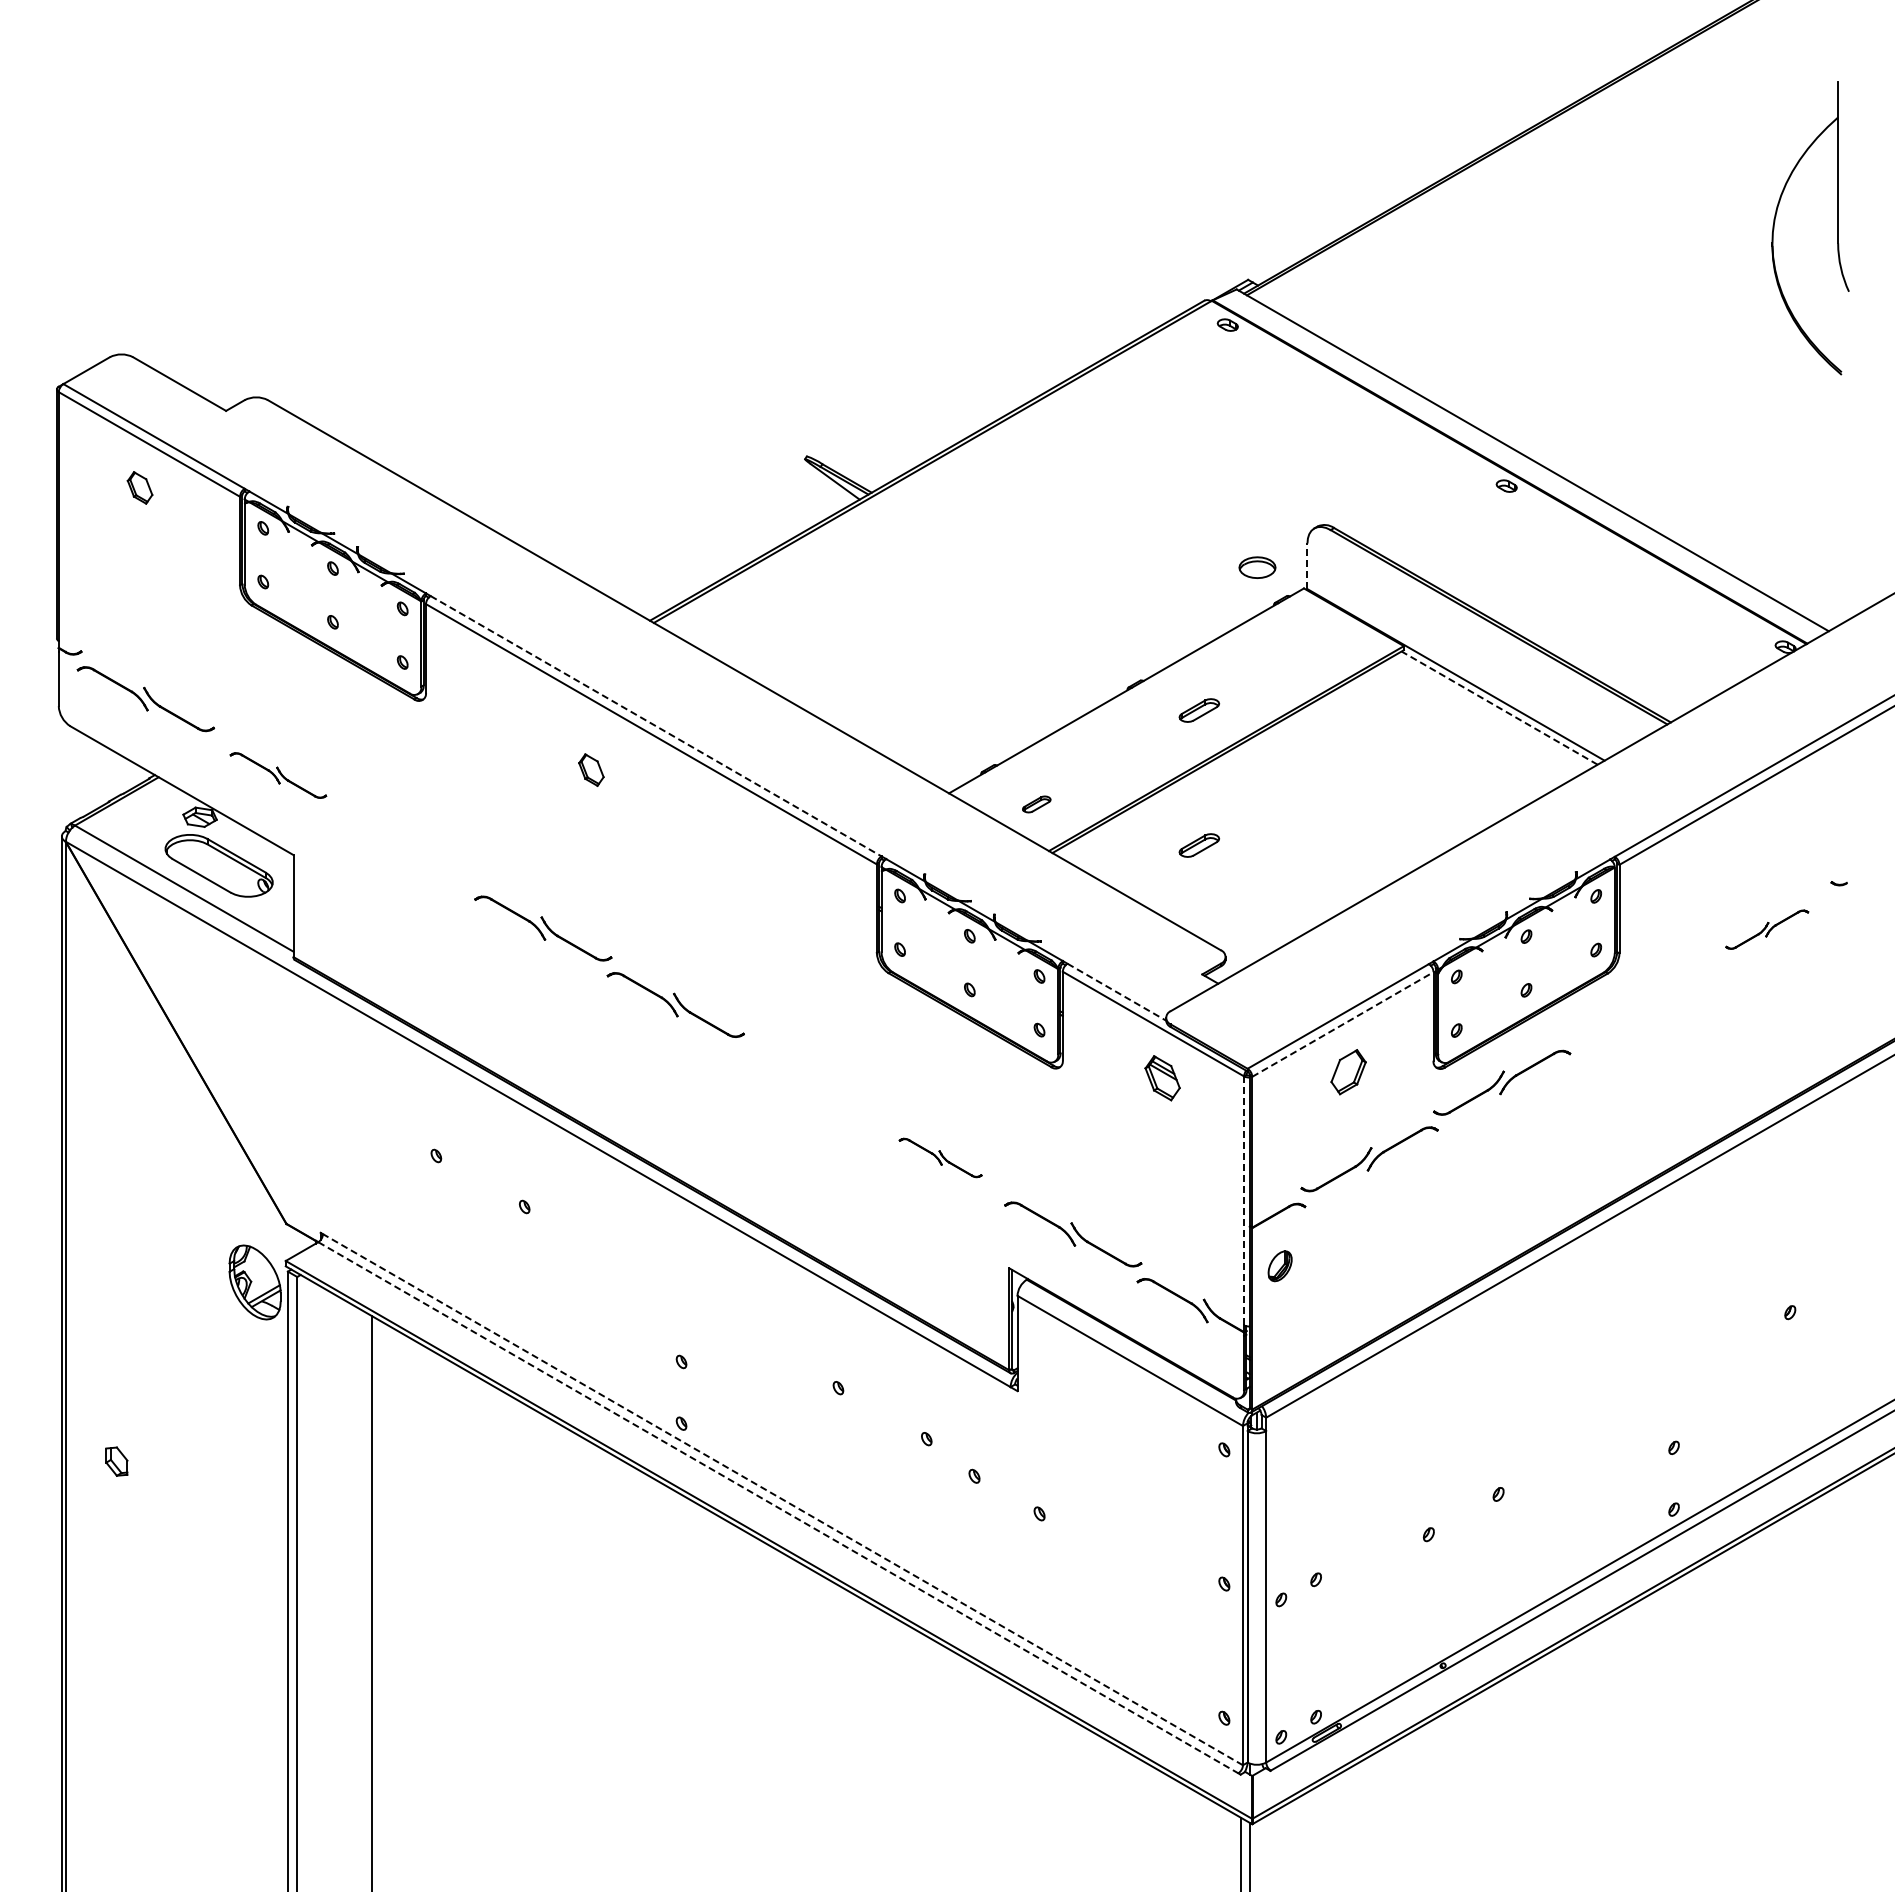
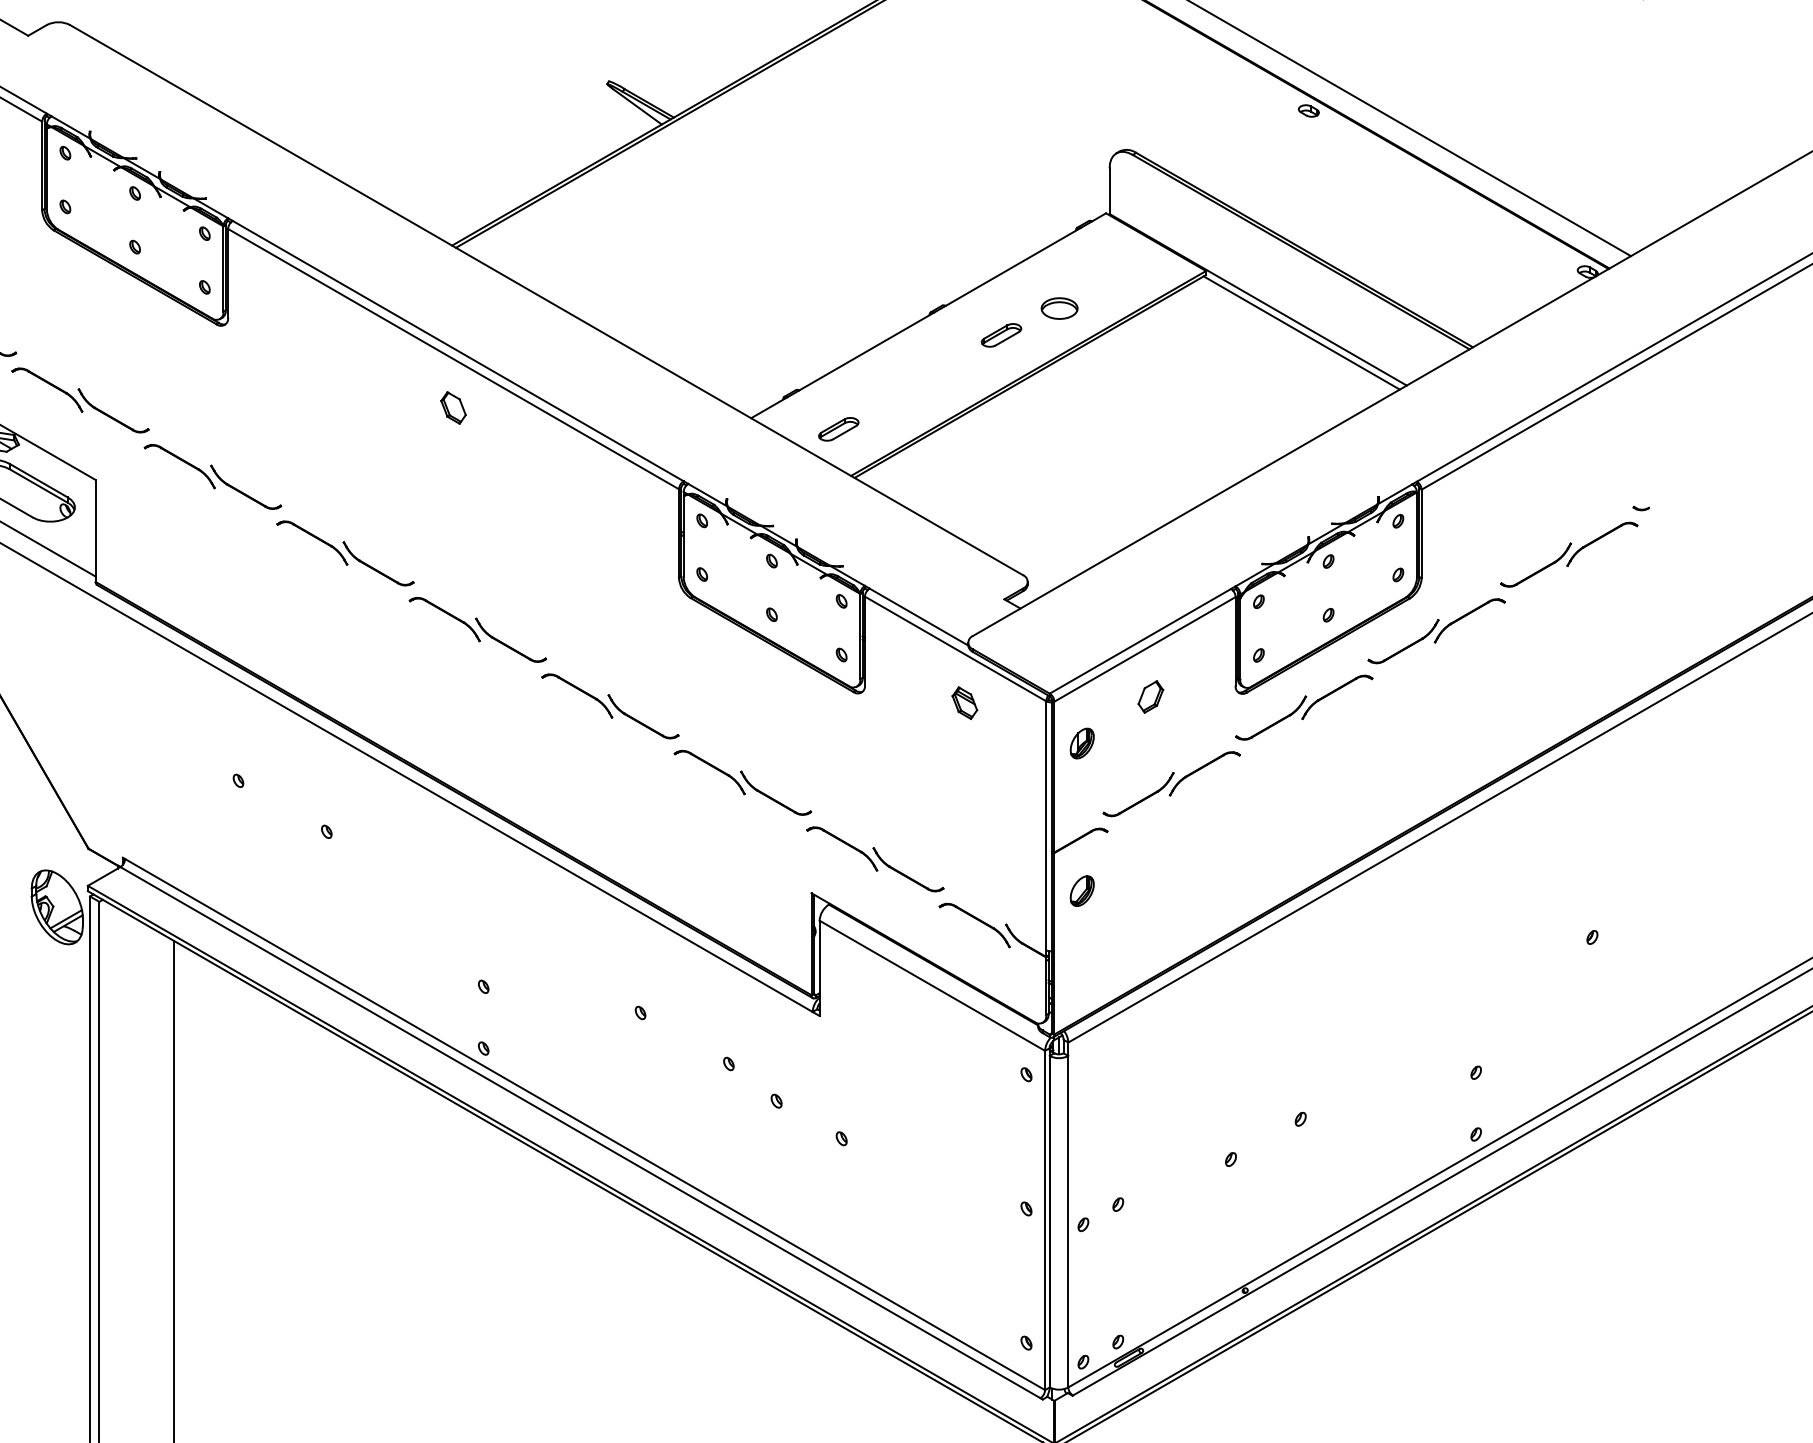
line: (1307, 566) -> (1109, 191), dashed -> solid
part: (1257, 567) -> (1059, 308), moved
line: (1499, 707) -> (1301, 332), dashed -> solid
line: (656, 726) -> (458, 351), dashed -> solid
part: (591, 769) -> (453, 407), moved
part: (278, 775) -> (80, 400), size x1.43
part: (1036, 804) -> (838, 429), size x1.43
part: (1199, 845) -> (1001, 470), removed
part: (410, 852) -> (212, 477), added
part: (1767, 929) -> (1569, 554), size x1.67
line: (1116, 992) -> (918, 617), dashed -> solid
part: (1634, 1006) -> (1436, 631), added
line: (1342, 1024) -> (1144, 649), dashed -> solid
part: (1348, 1071) -> (1150, 696), size x0.71
part: (1162, 1078) -> (964, 703), size x0.71
part: (808, 1081) -> (610, 706), added
part: (1279, 1118) -> (1081, 743), added
part: (940, 1157) -> (742, 782), size x1.67
line: (1244, 1201) -> (1046, 826), dashed -> solid
line: (782, 1499) -> (584, 1124), dashed -> solid
line: (778, 1508) -> (580, 1133), dashed -> solid

